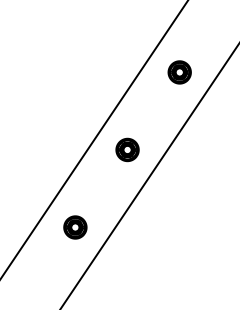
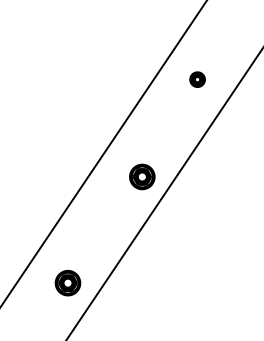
part: (179, 72) -> (197, 79), size x0.6
part: (127, 149) -> (142, 176), moved
part: (74, 227) -> (67, 283), moved

